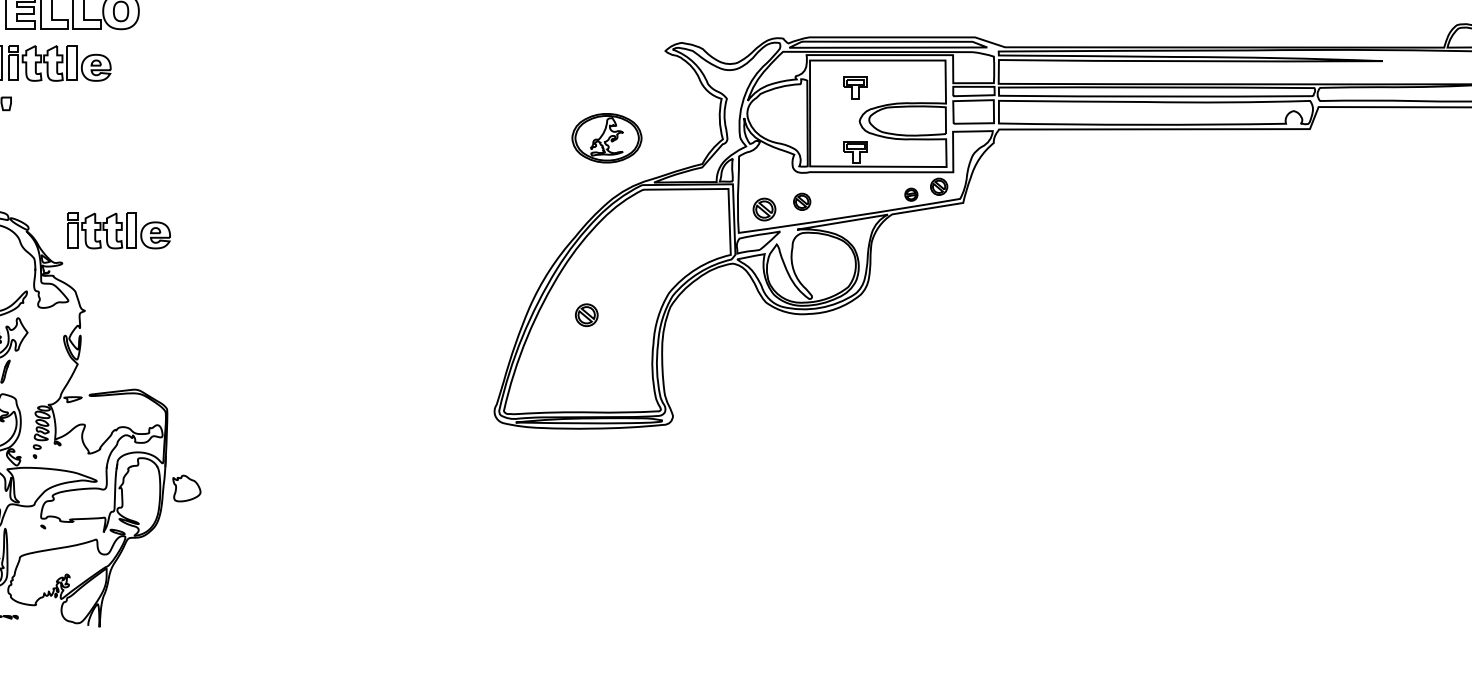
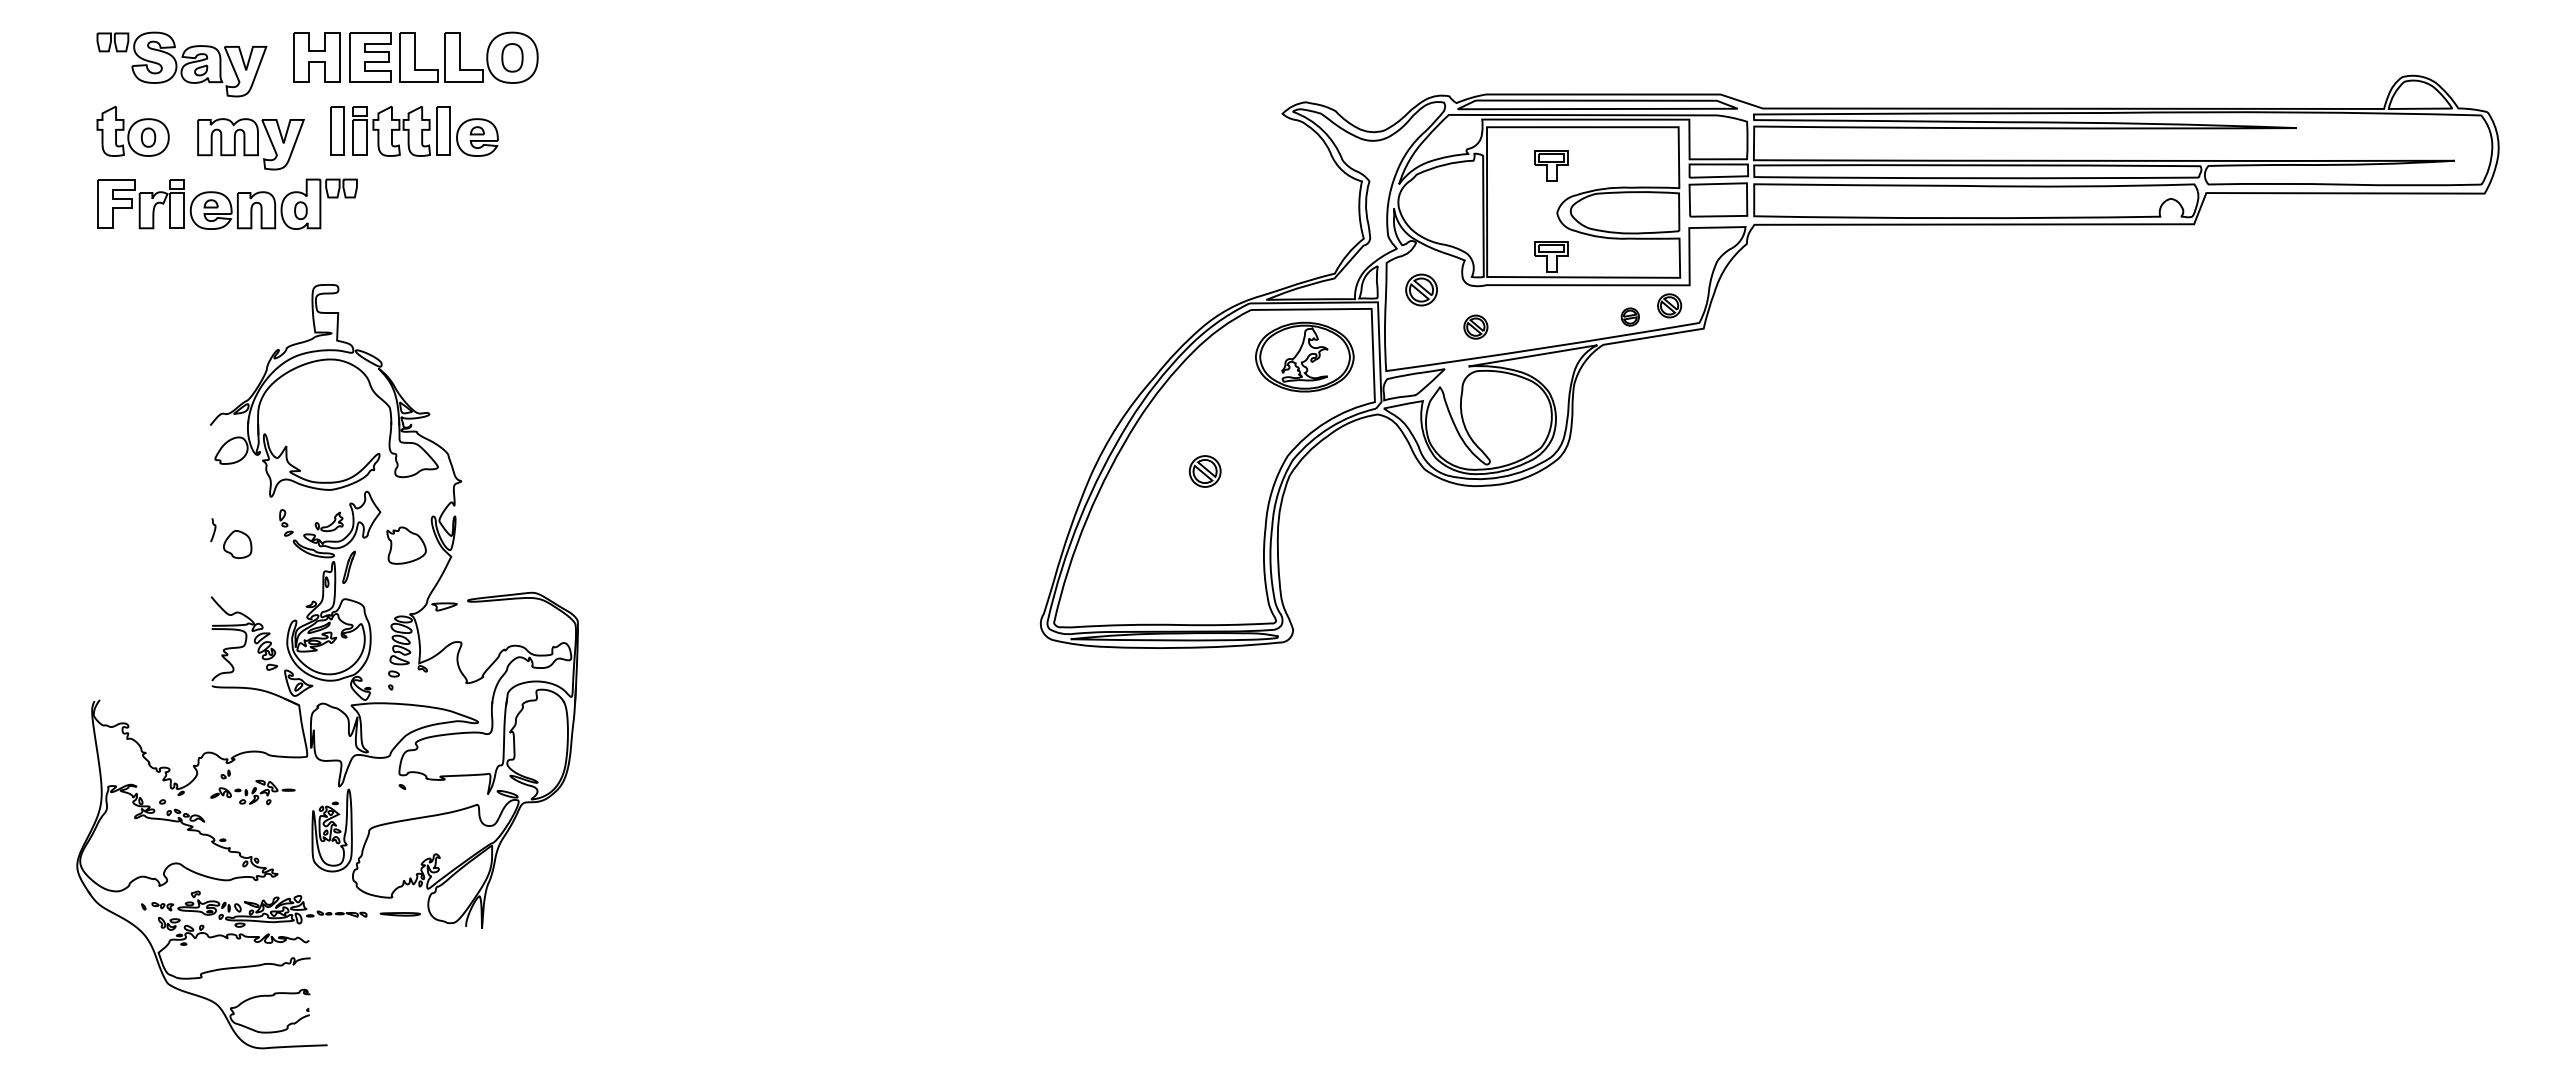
part: (606, 137) -> (1304, 356), moved
part: (764, 209) -> (1421, 289), moved
part: (118, 230) -> (509, 367), removed
part: (586, 315) -> (1204, 471), moved
part: (186, 488) -> (406, 545), moved
line: (41, 617) -> (399, 914), added

